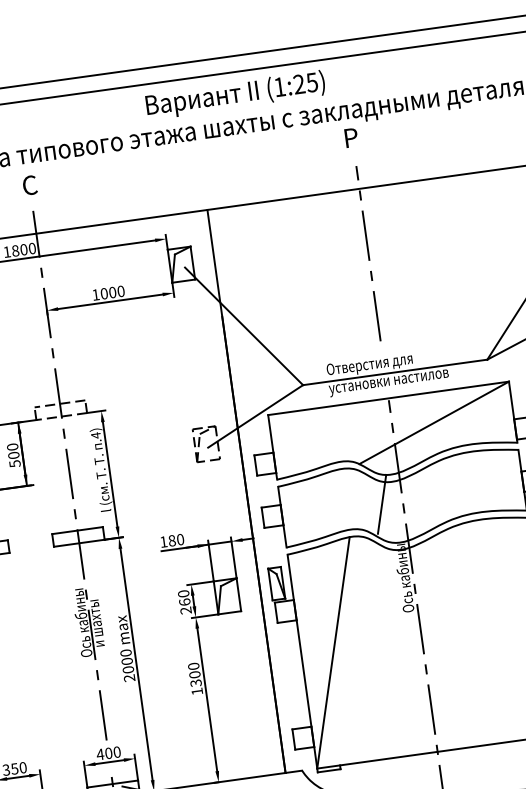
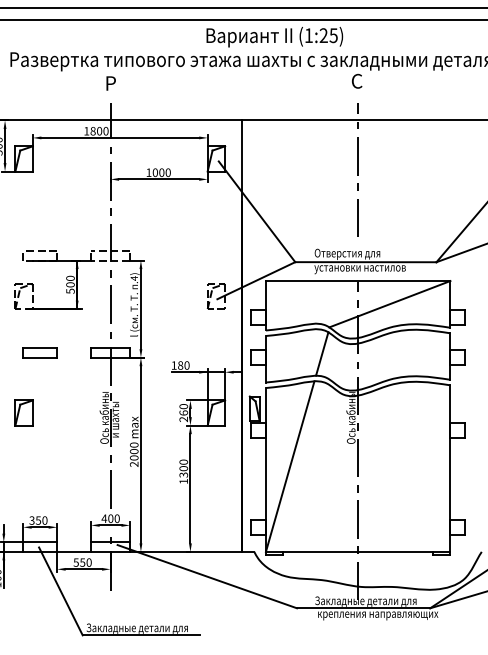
text: (350, 136) -> (356, 80), Р -> С
text: (29, 185) -> (110, 83), С -> Р
line: (382, 503) -> (322, 353), moved

